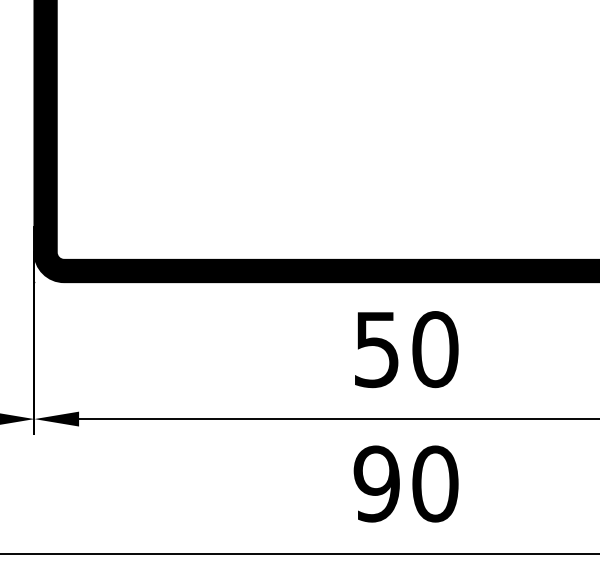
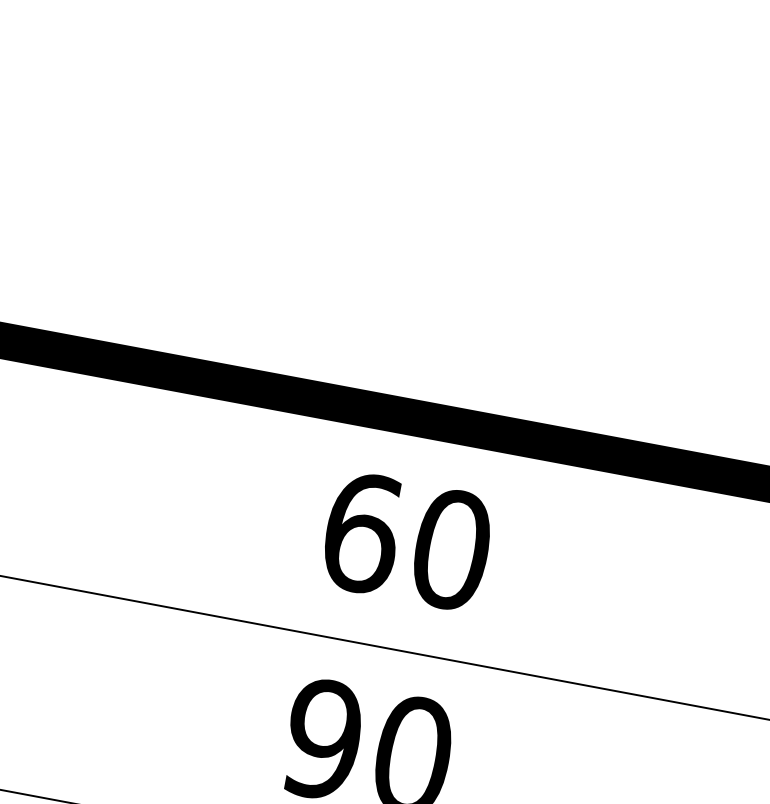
text: (377, 349) -> (362, 533), 50 -> 60

